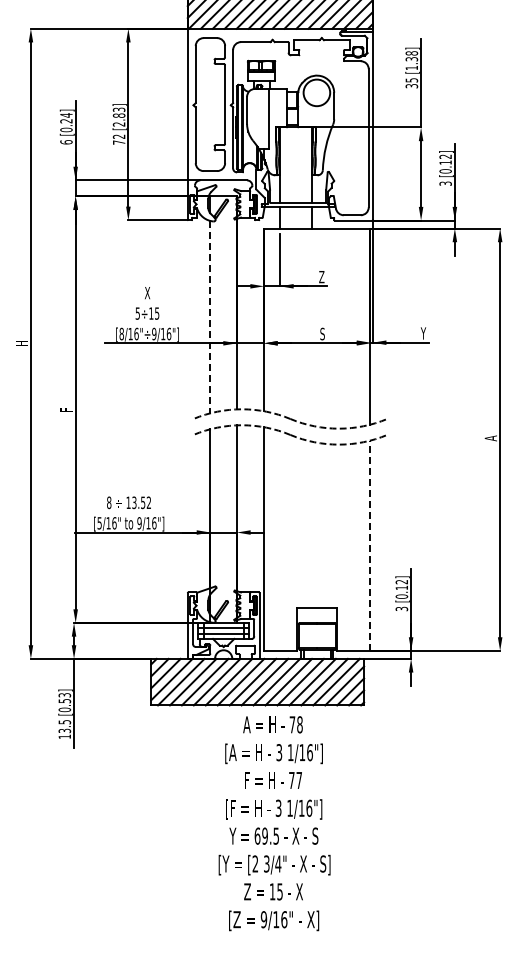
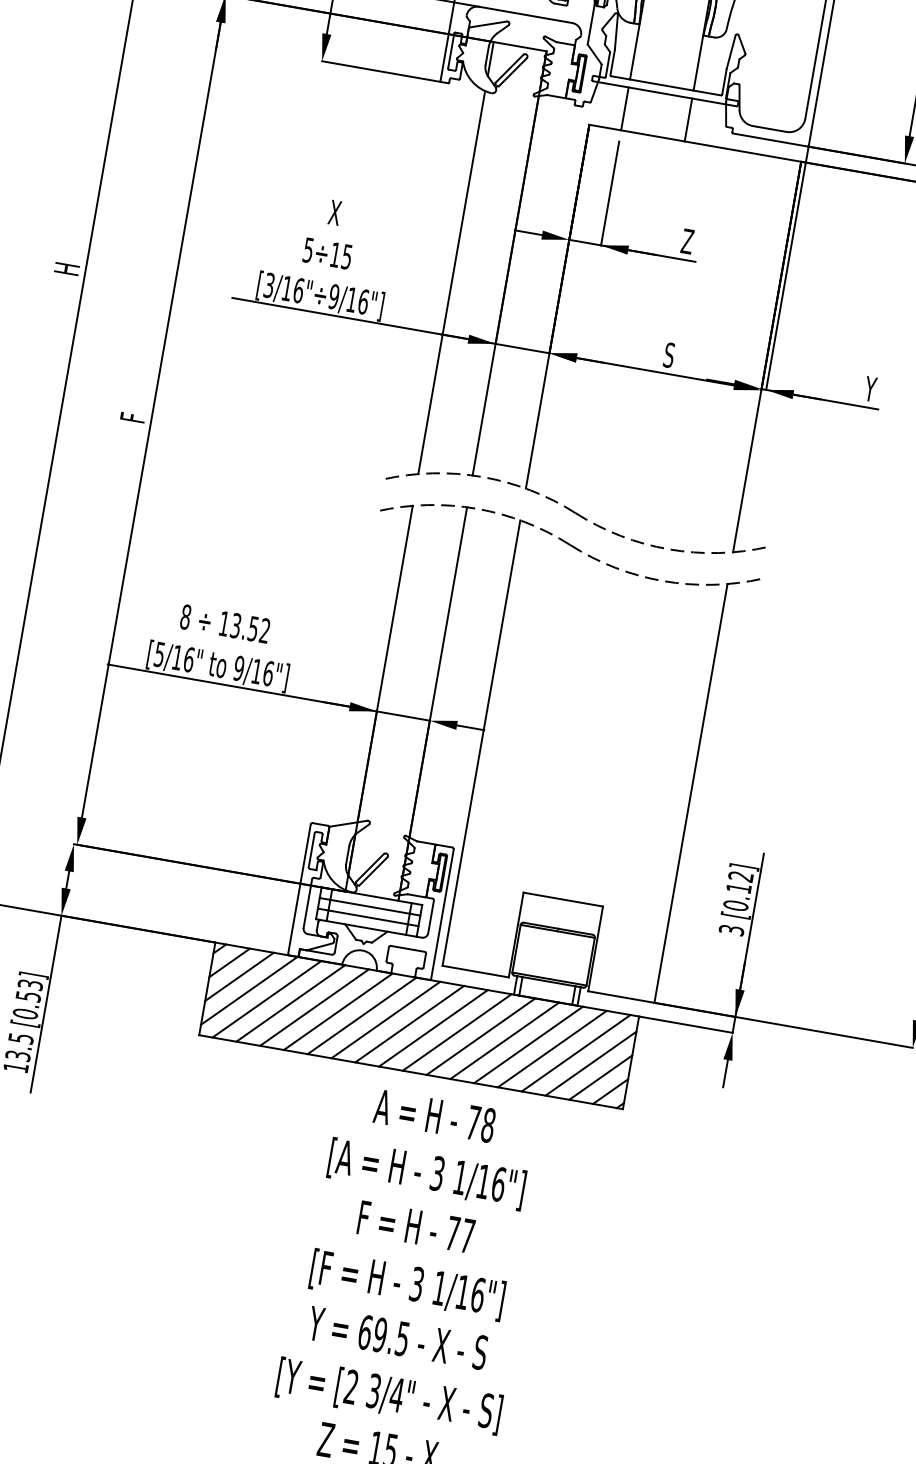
line: (210, 317) -> (451, 283), dashed -> solid
text: (121, 334) -> (268, 286), [8/16"÷9/16"] -> [3/16"÷9/16"]
line: (370, 545) -> (691, 792), dashed -> solid

